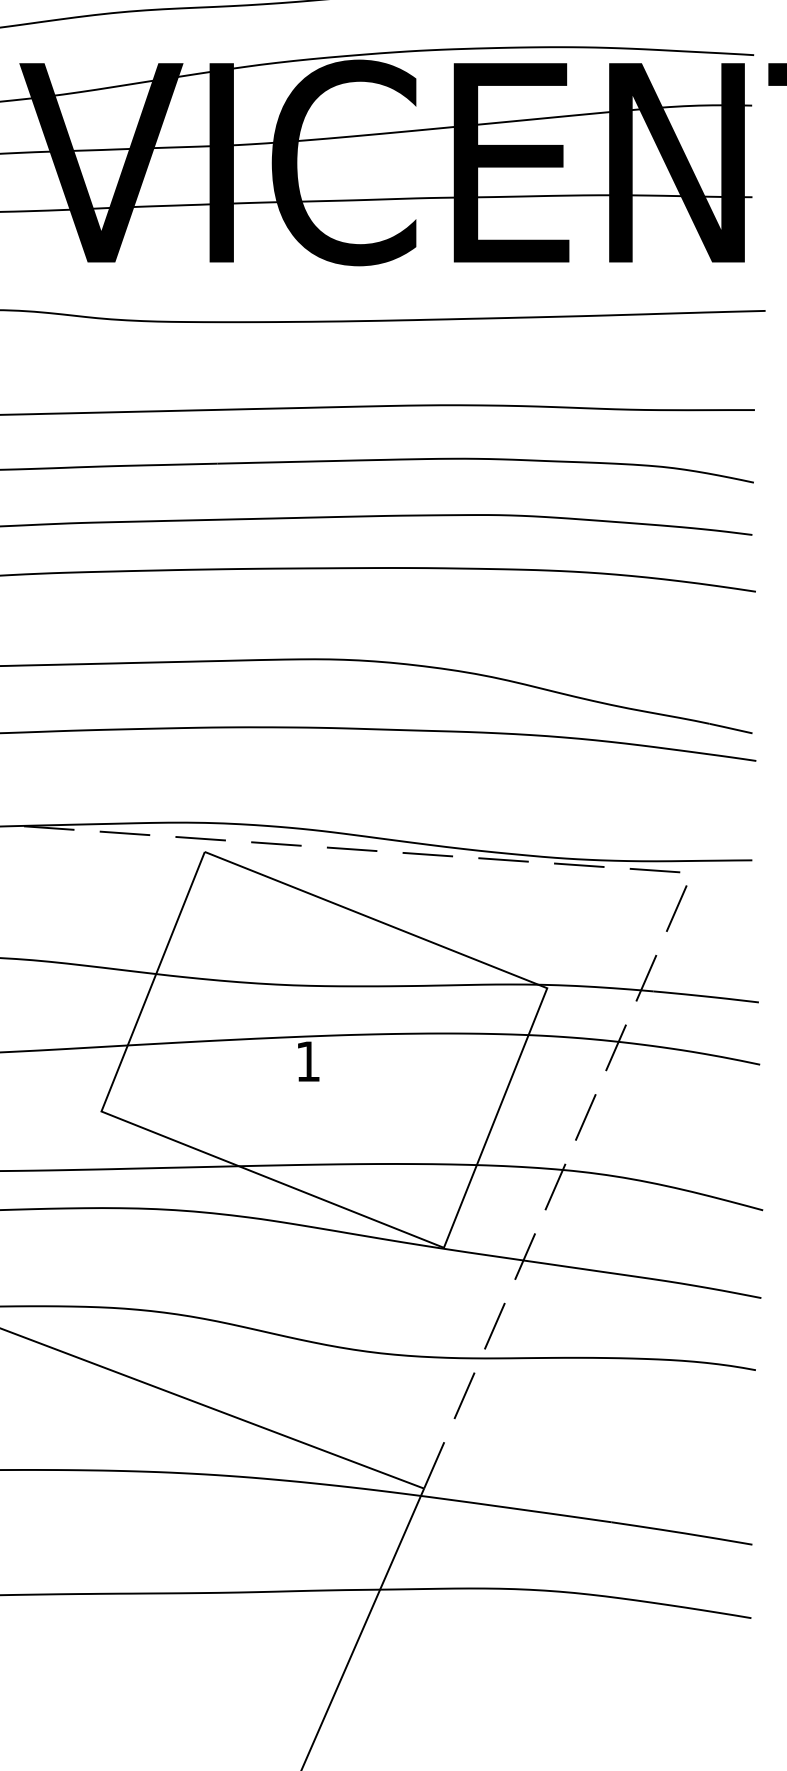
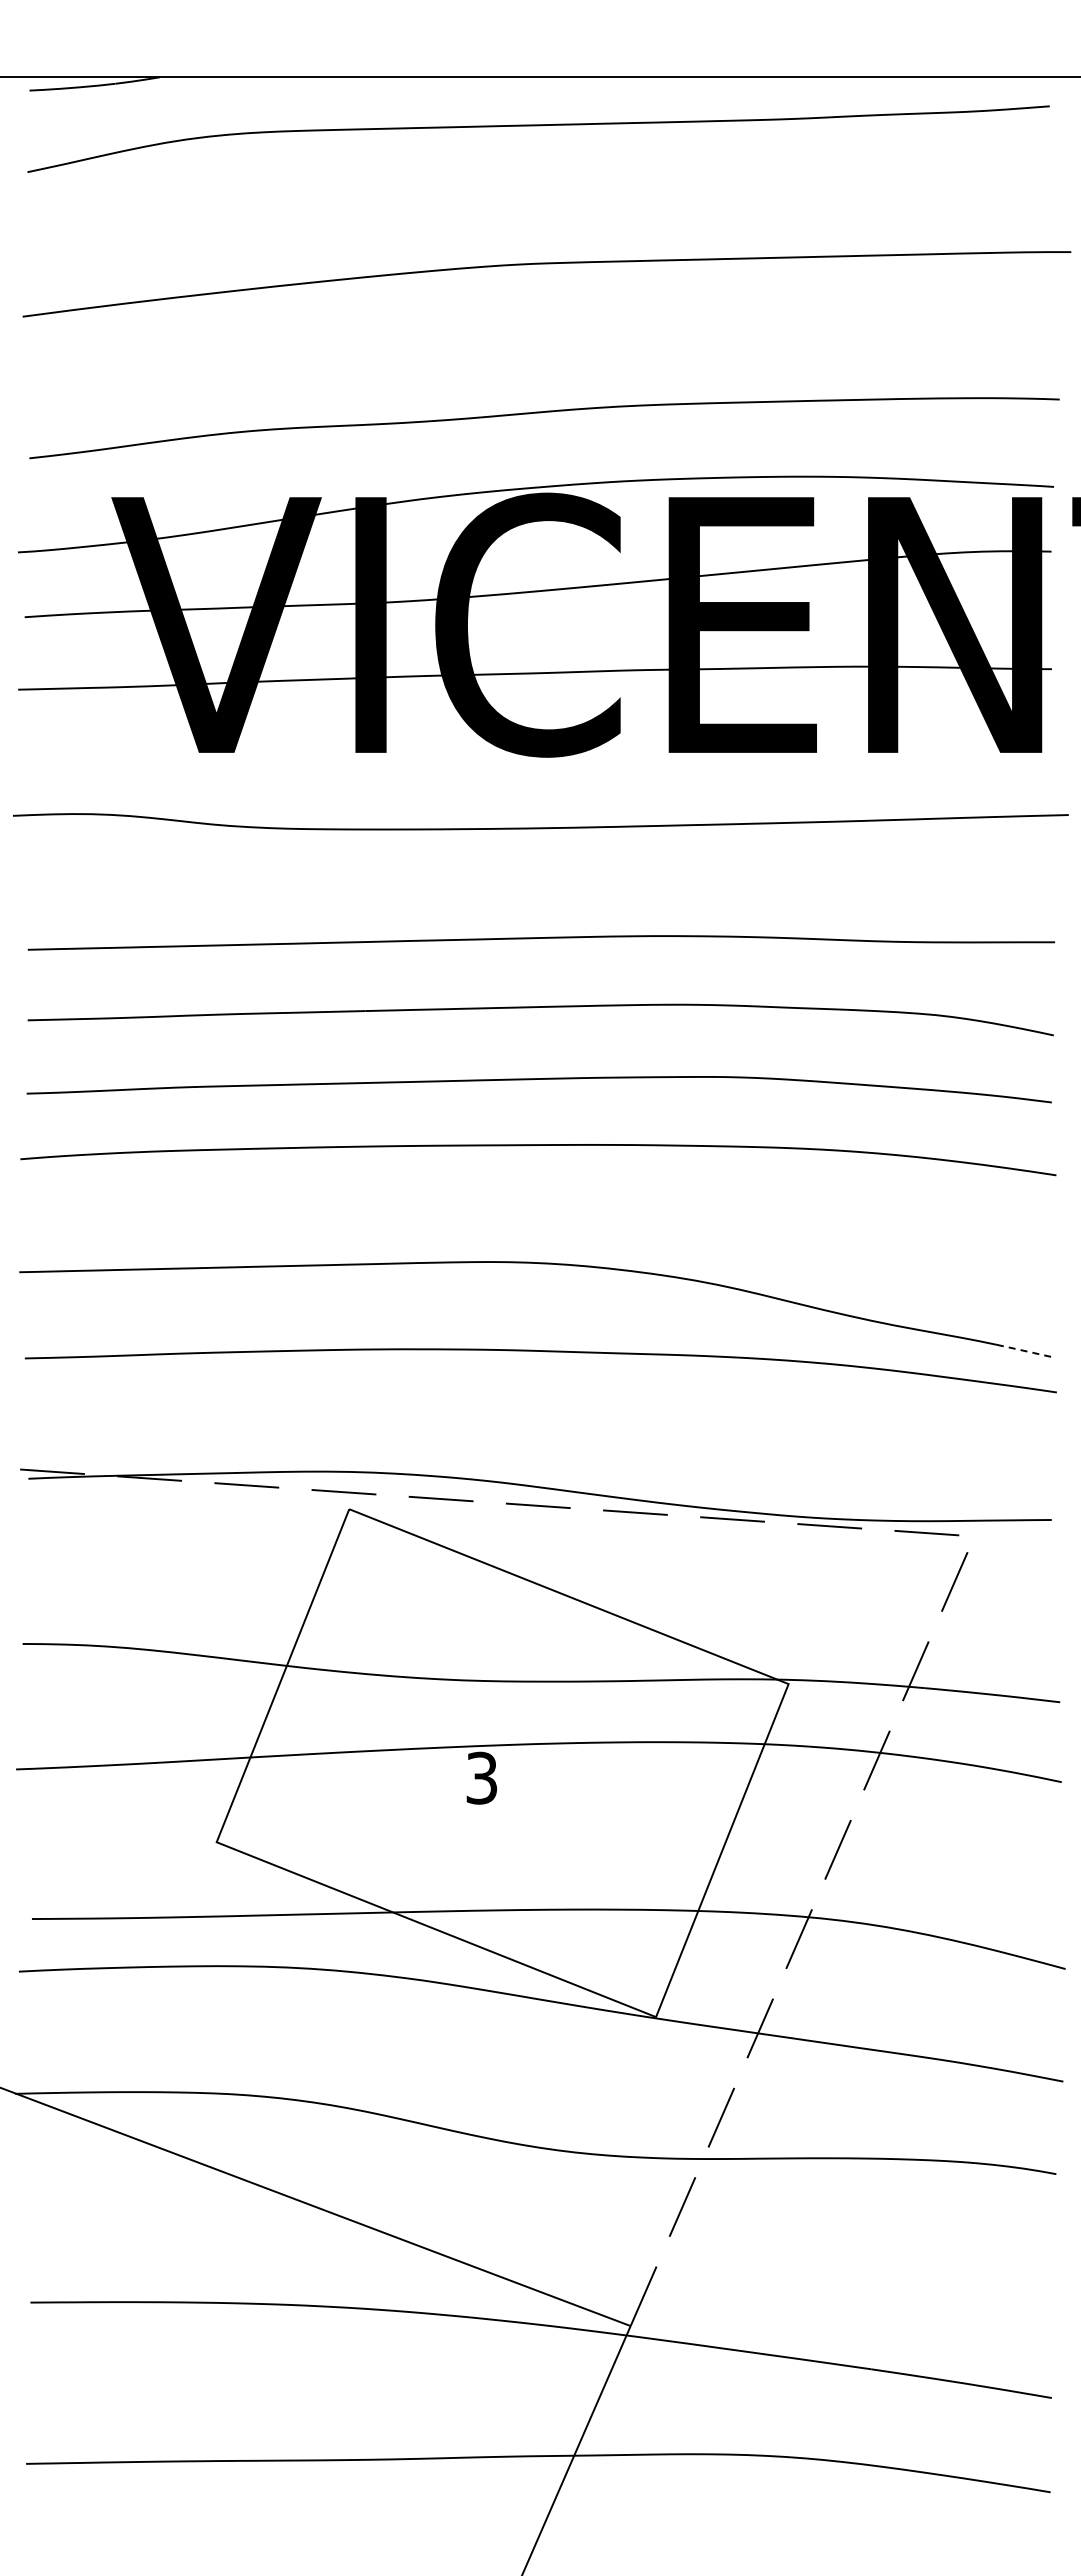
line: (731, 729) -> (1025, 1351), solid -> dashed
text: (307, 1061) -> (481, 1777), 1 -> 3

